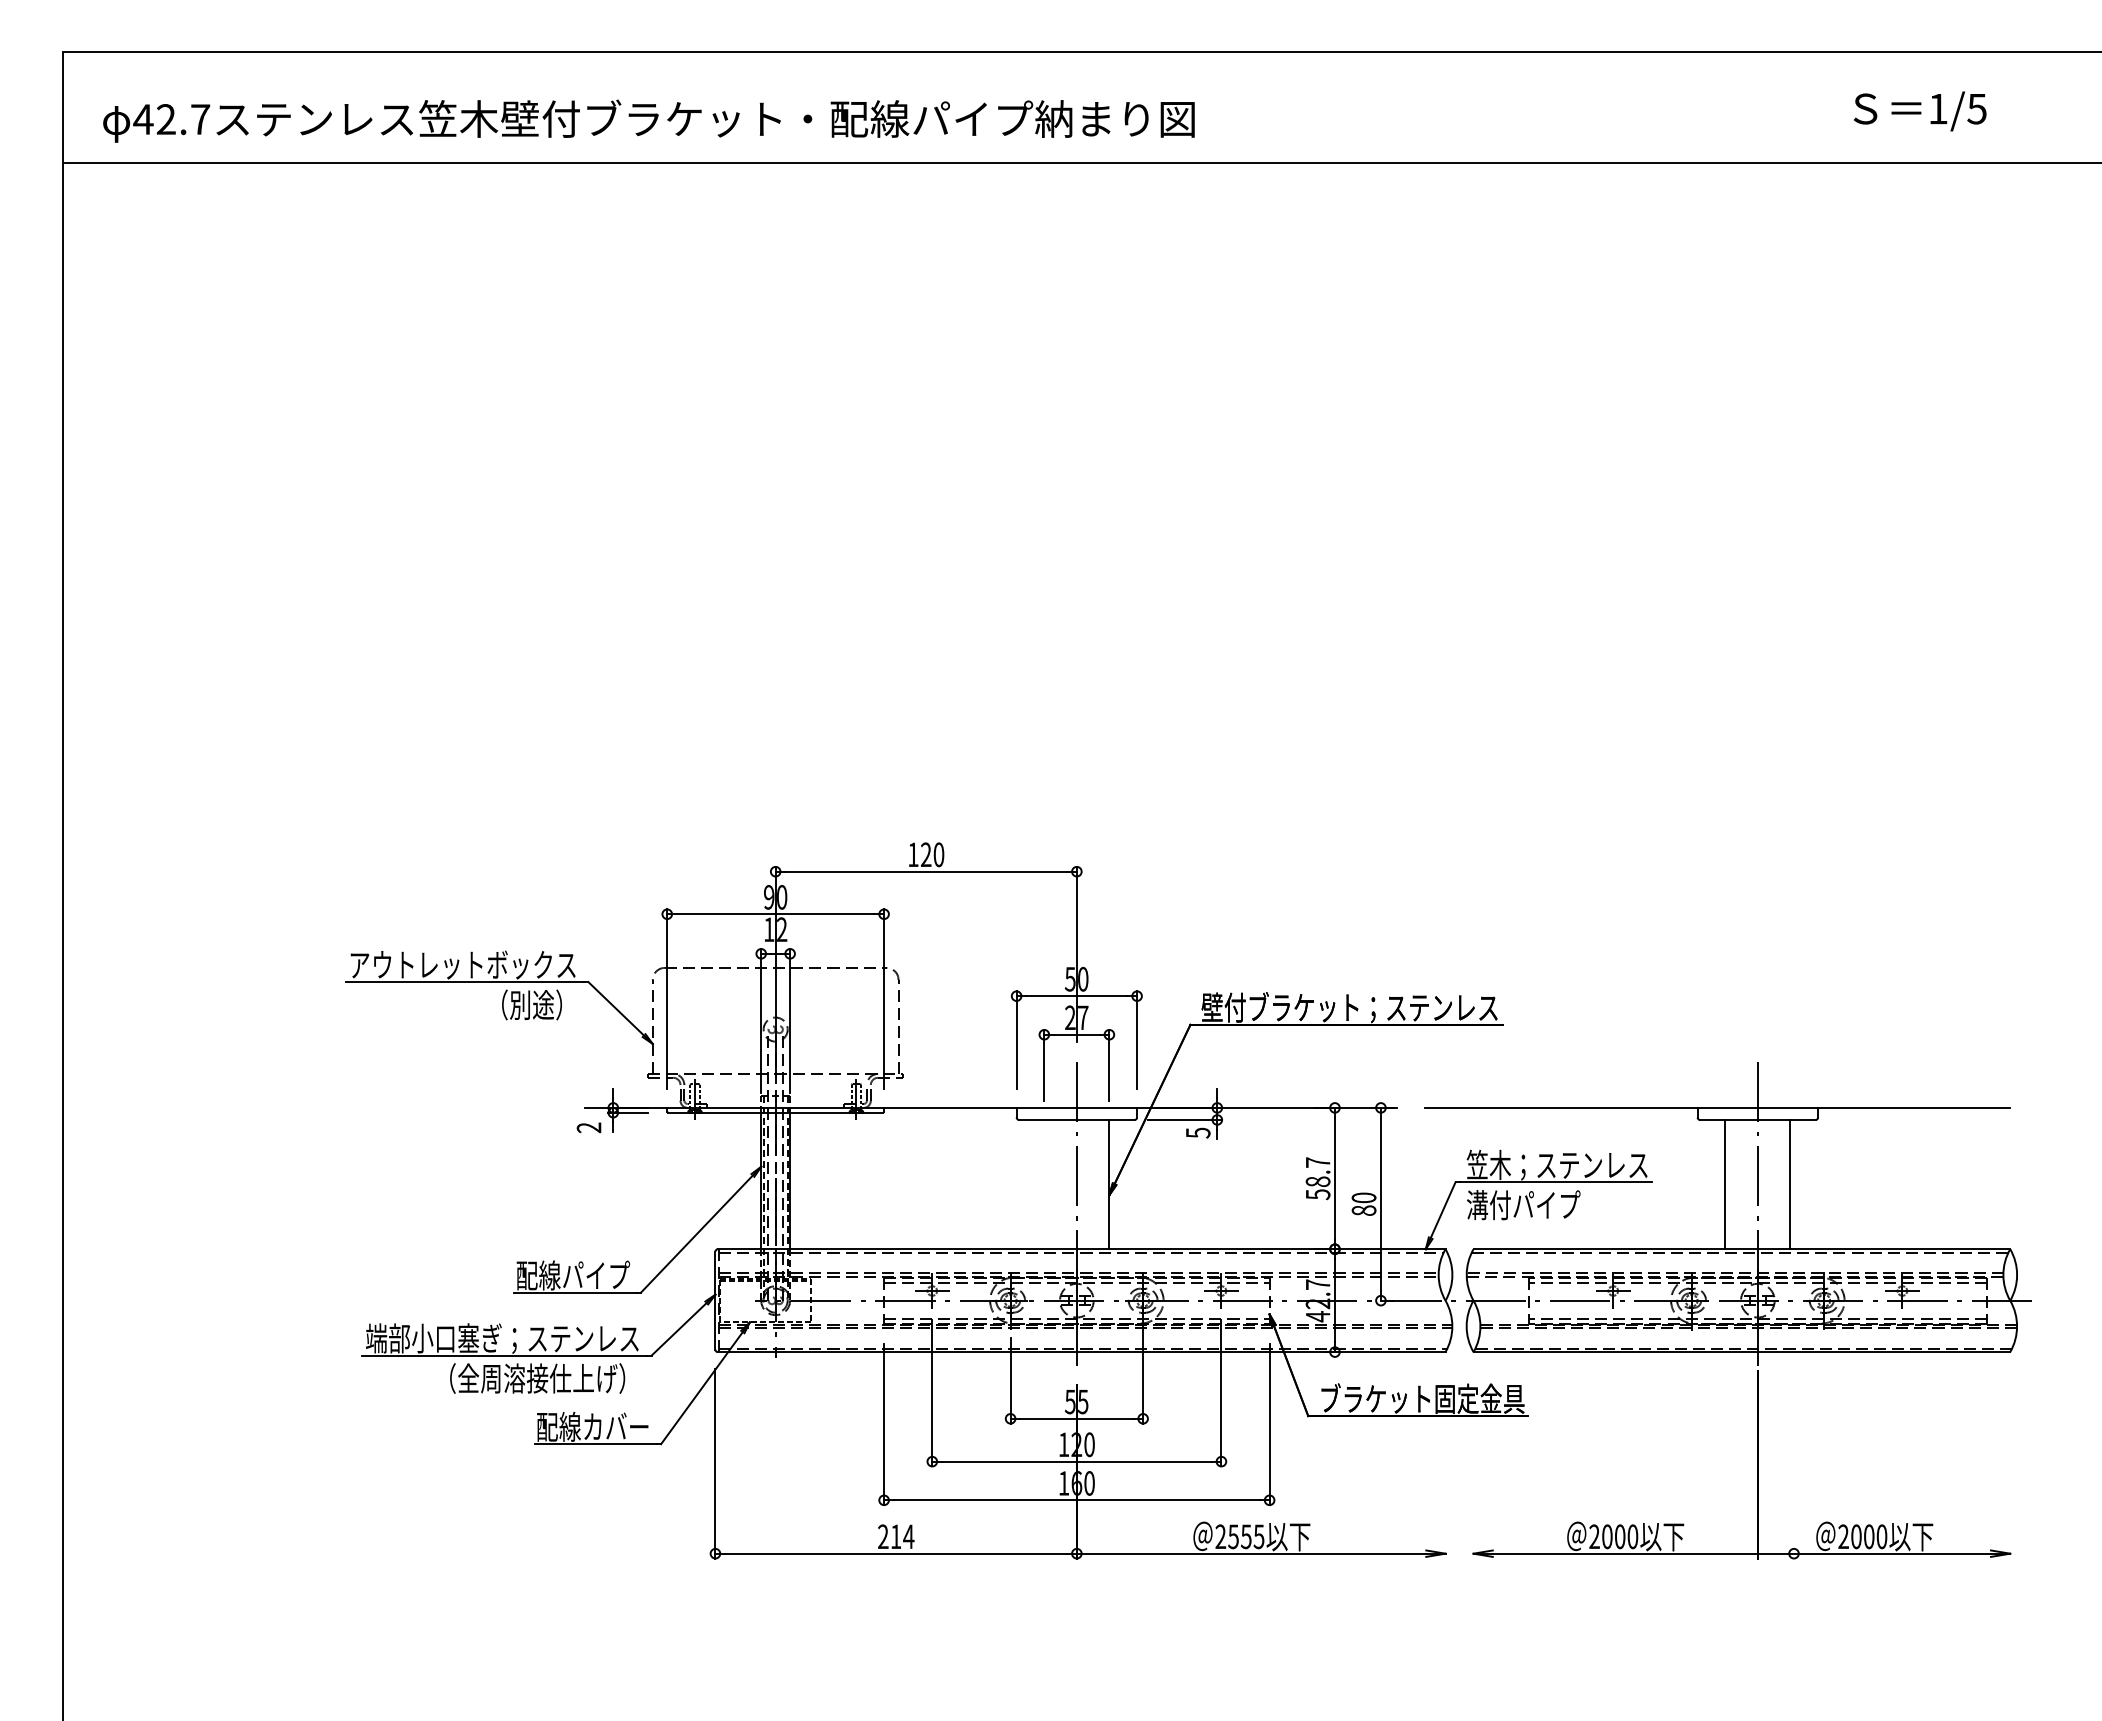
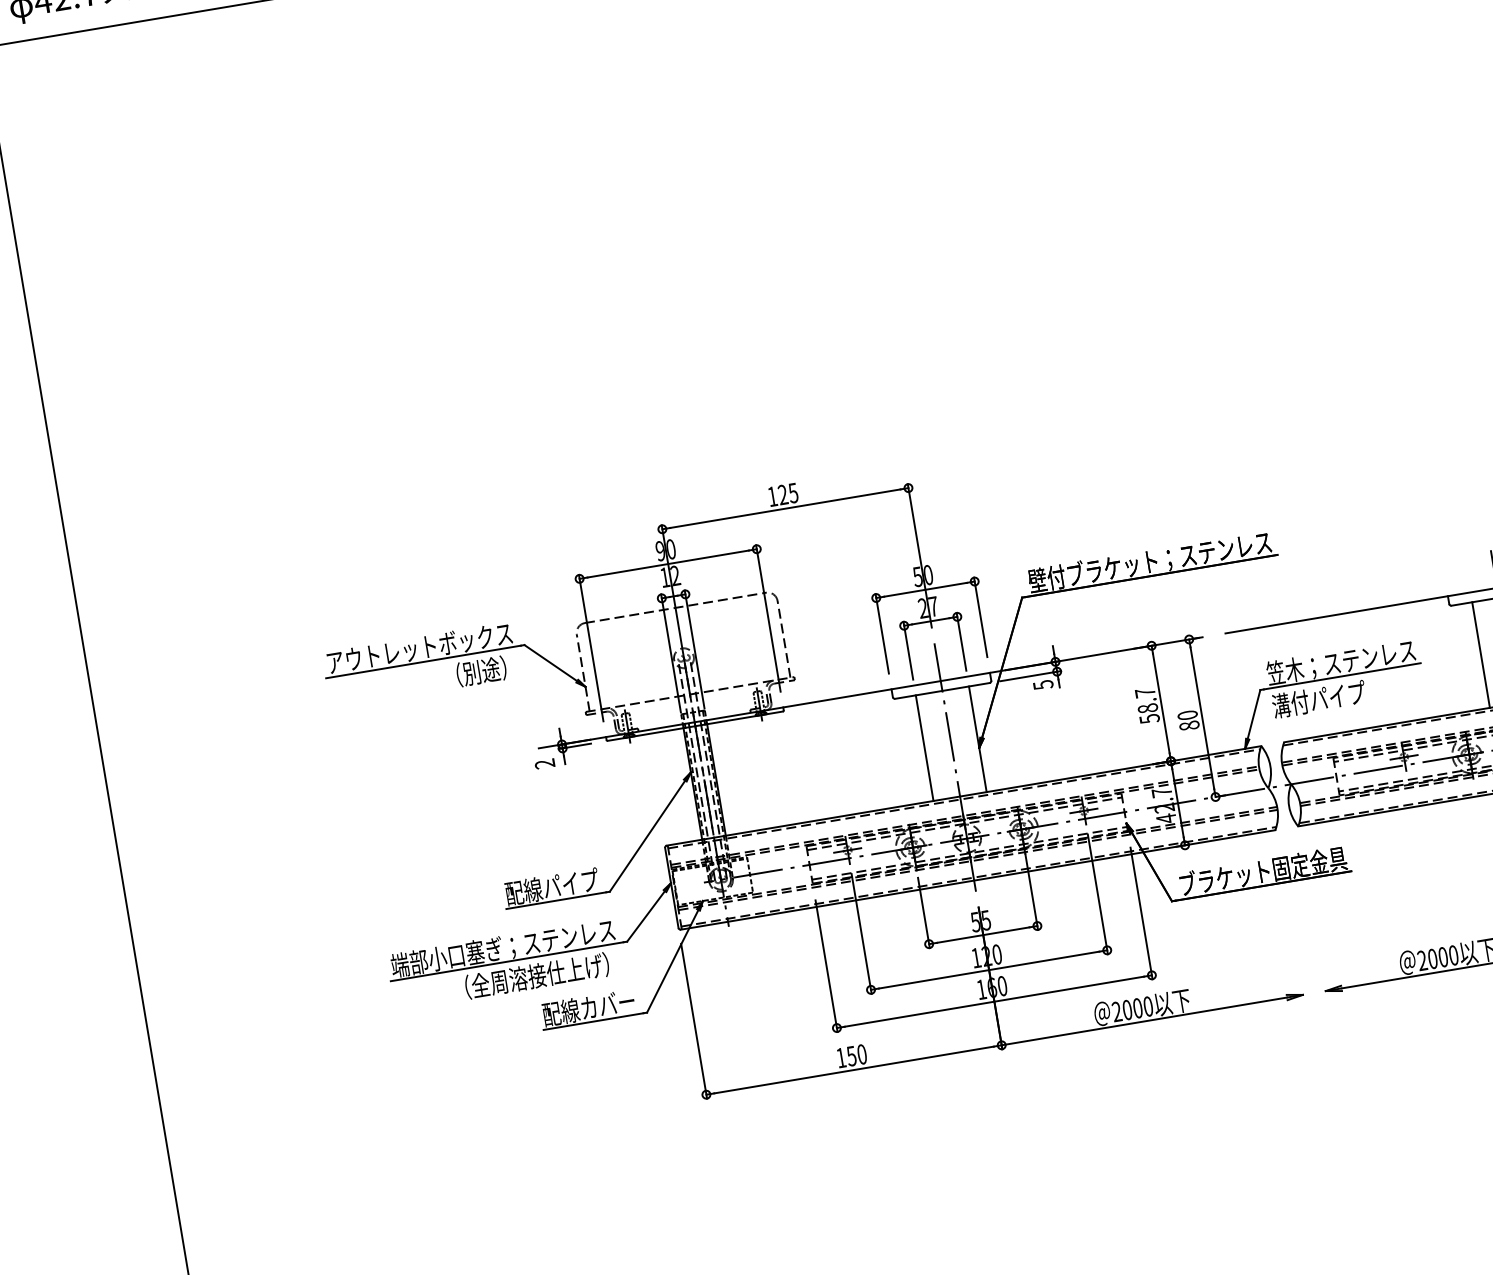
text: (938, 854) -> (793, 492), 120 -> 125
line: (1044, 1184) -> (924, 748), added
text: (896, 1536) -> (851, 1055), 214 -> 150
text: (1246, 1536) -> (1137, 1008), 2555 -> 2000

